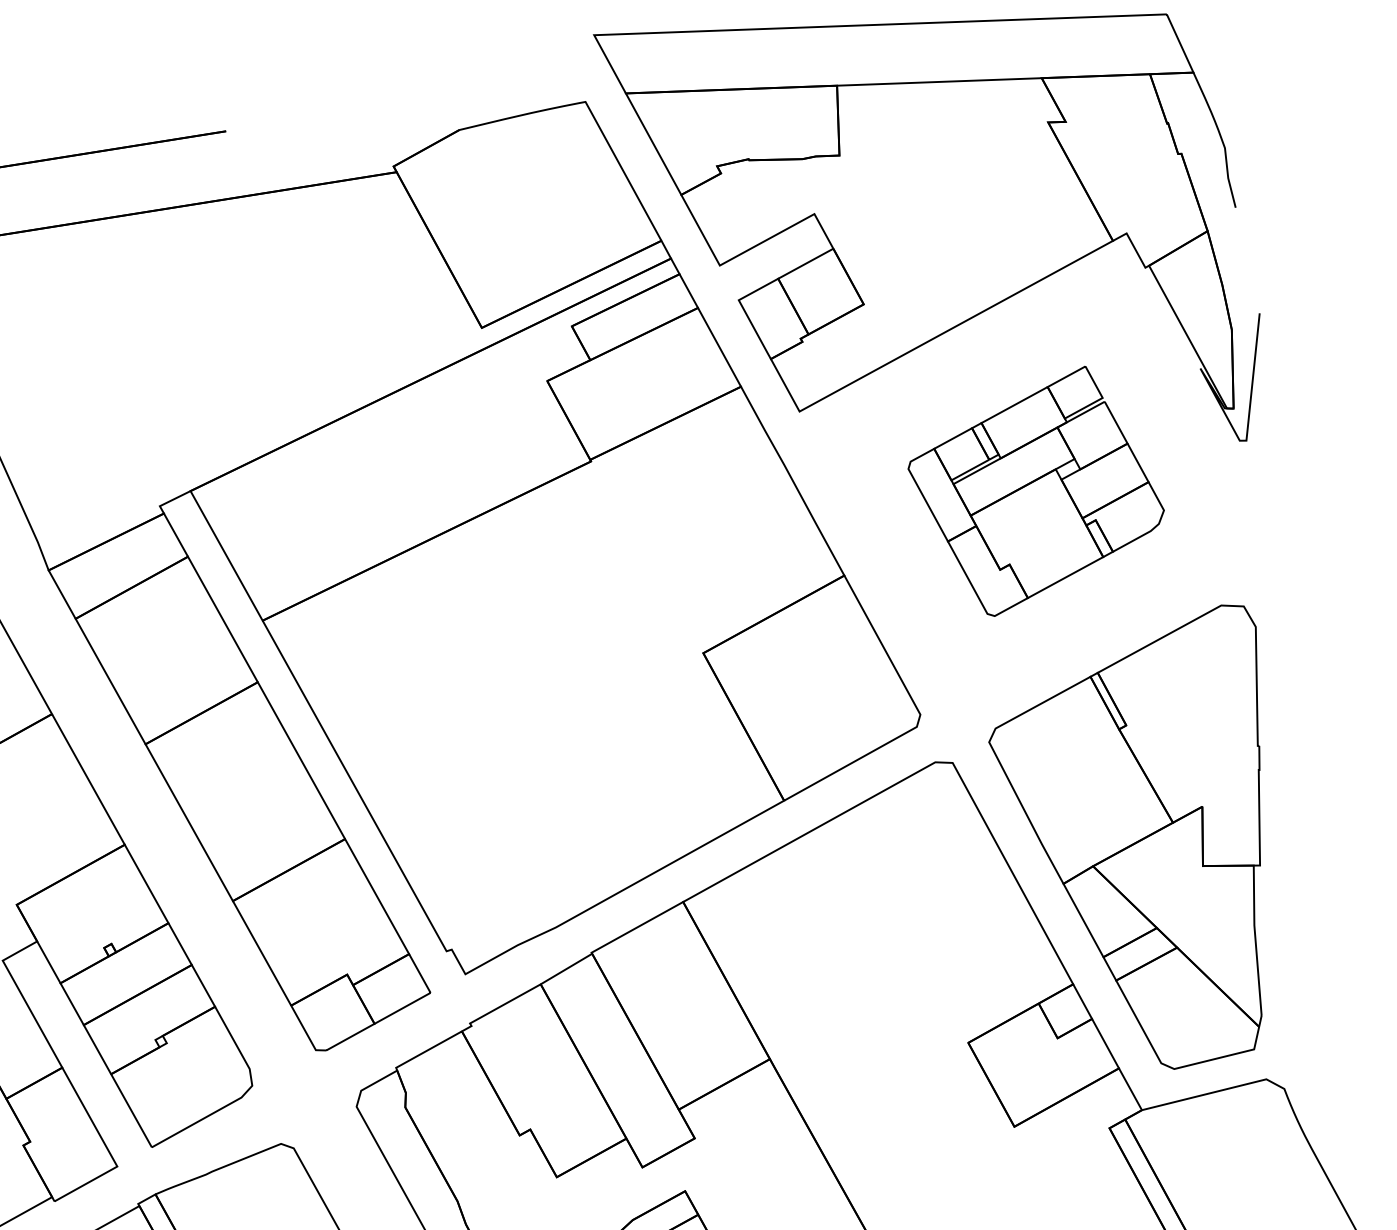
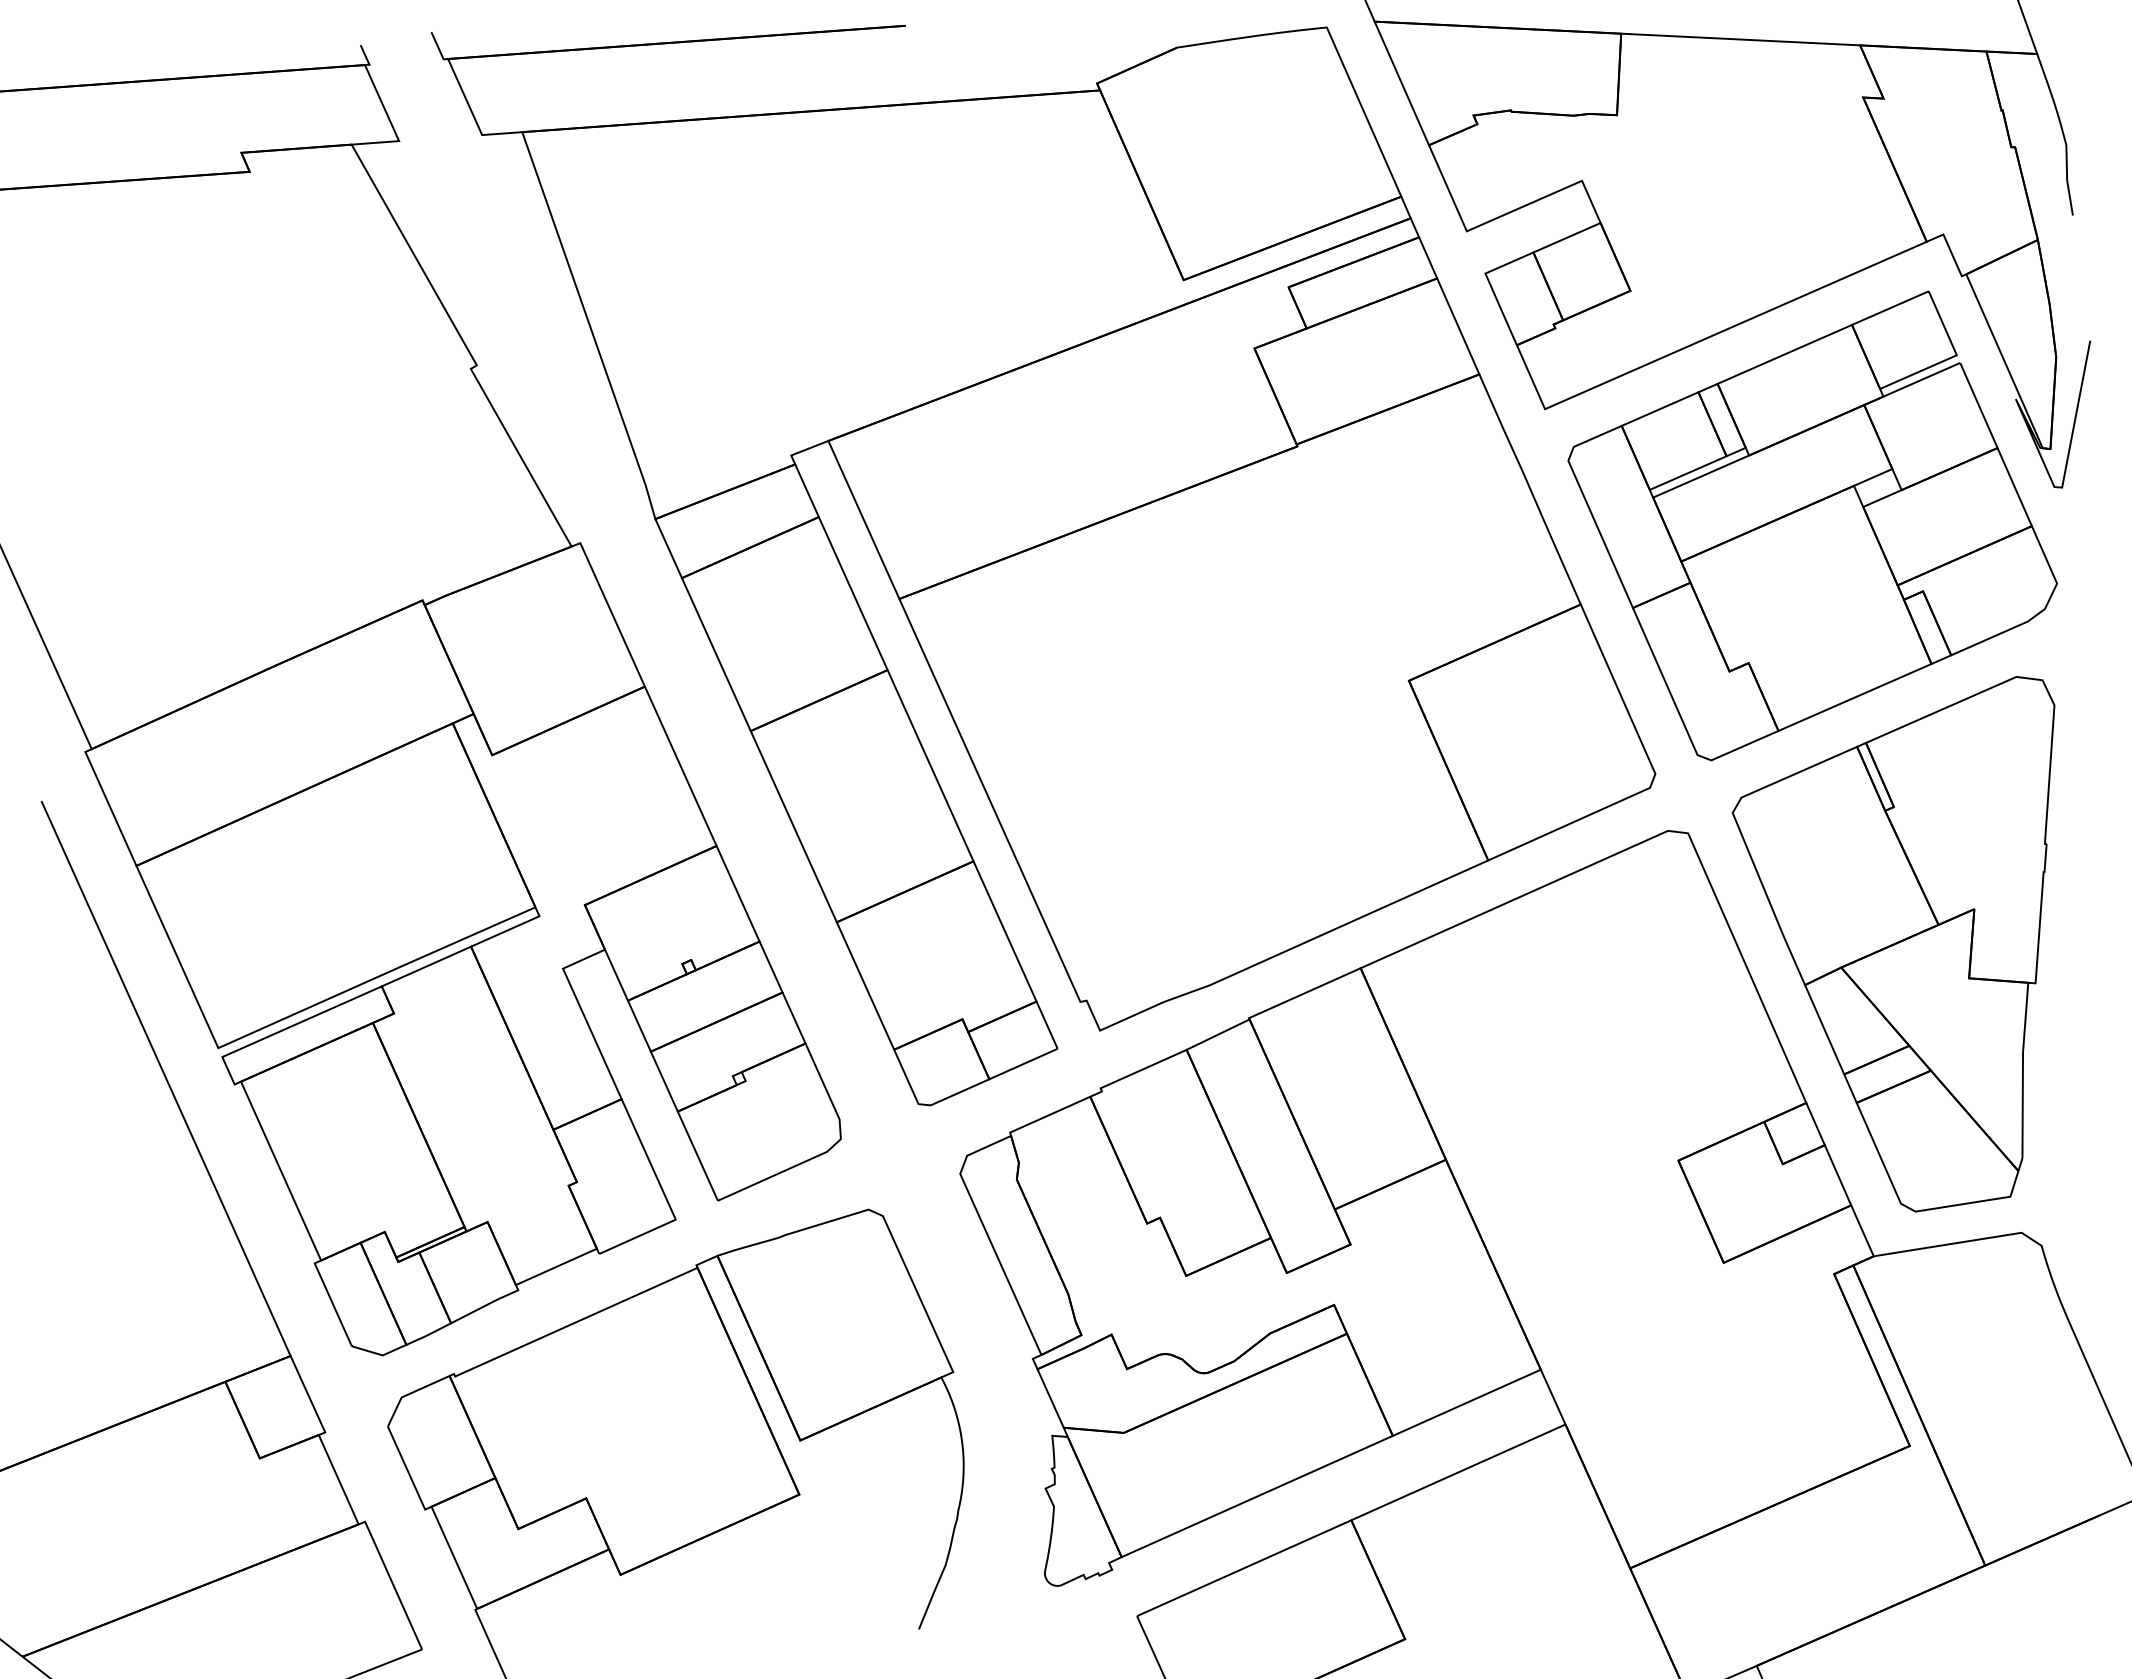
part: (1036, 491) -> (1812, 525), size x1.67

